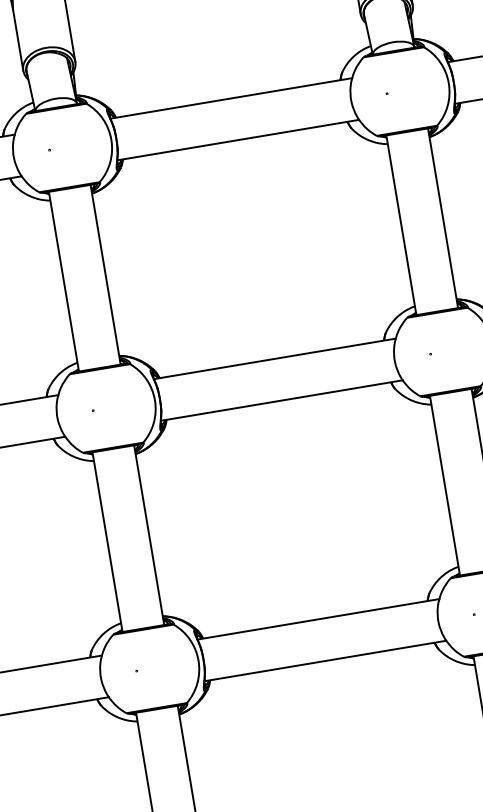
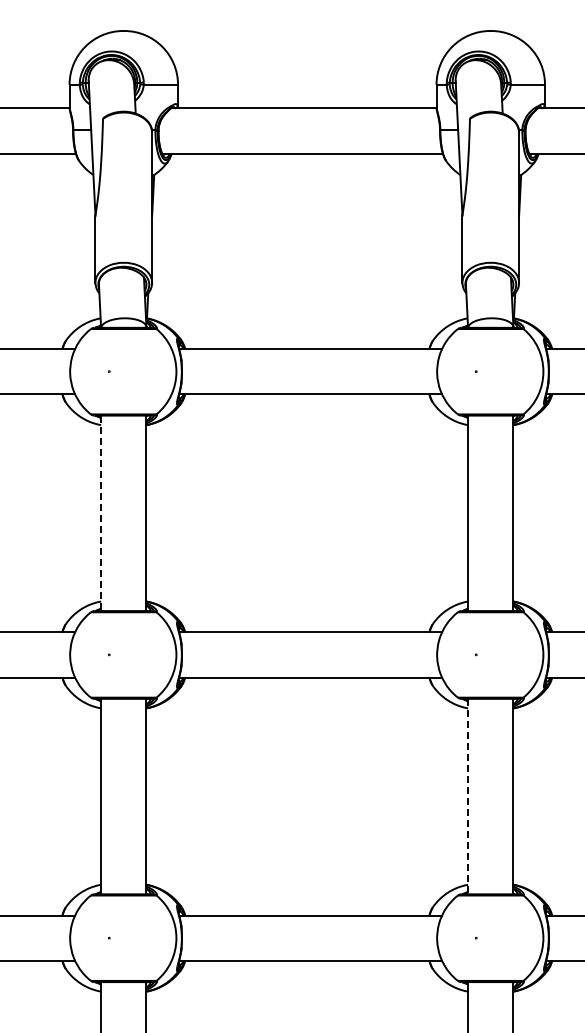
line: (64, 281) -> (101, 513), solid -> dashed
line: (445, 485) -> (468, 796), solid -> dashed

